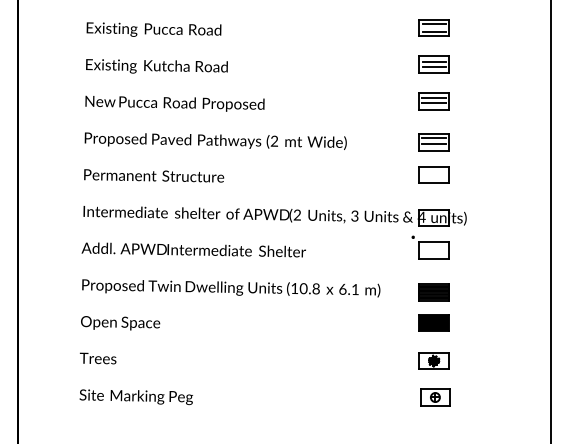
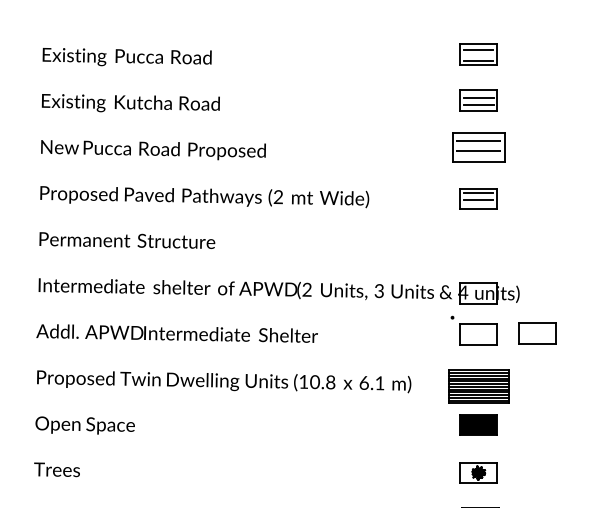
part: (433, 101) -> (477, 147), size x1.4
part: (433, 174) -> (536, 332), moved
part: (433, 292) -> (477, 386), size x1.6

